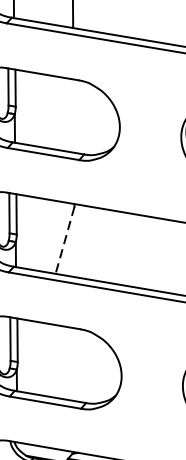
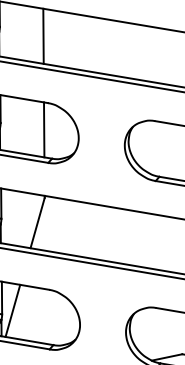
line: (74, 115) -> (44, 129), added
line: (64, 240) -> (37, 223), dashed -> solid
line: (31, 356) -> (12, 310), added

